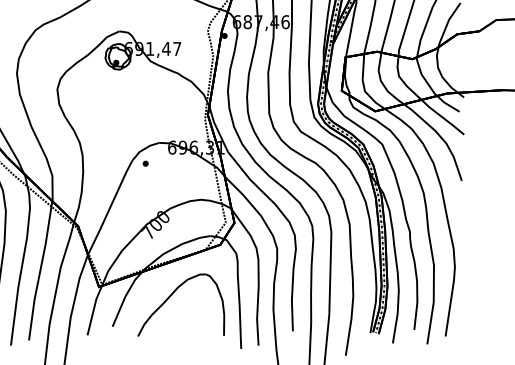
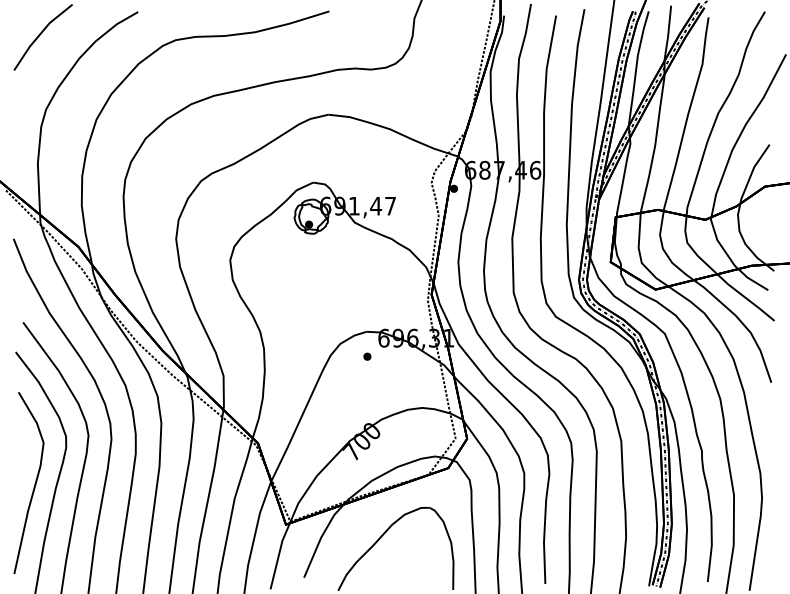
part: (145, 163) -> (367, 356), moved

